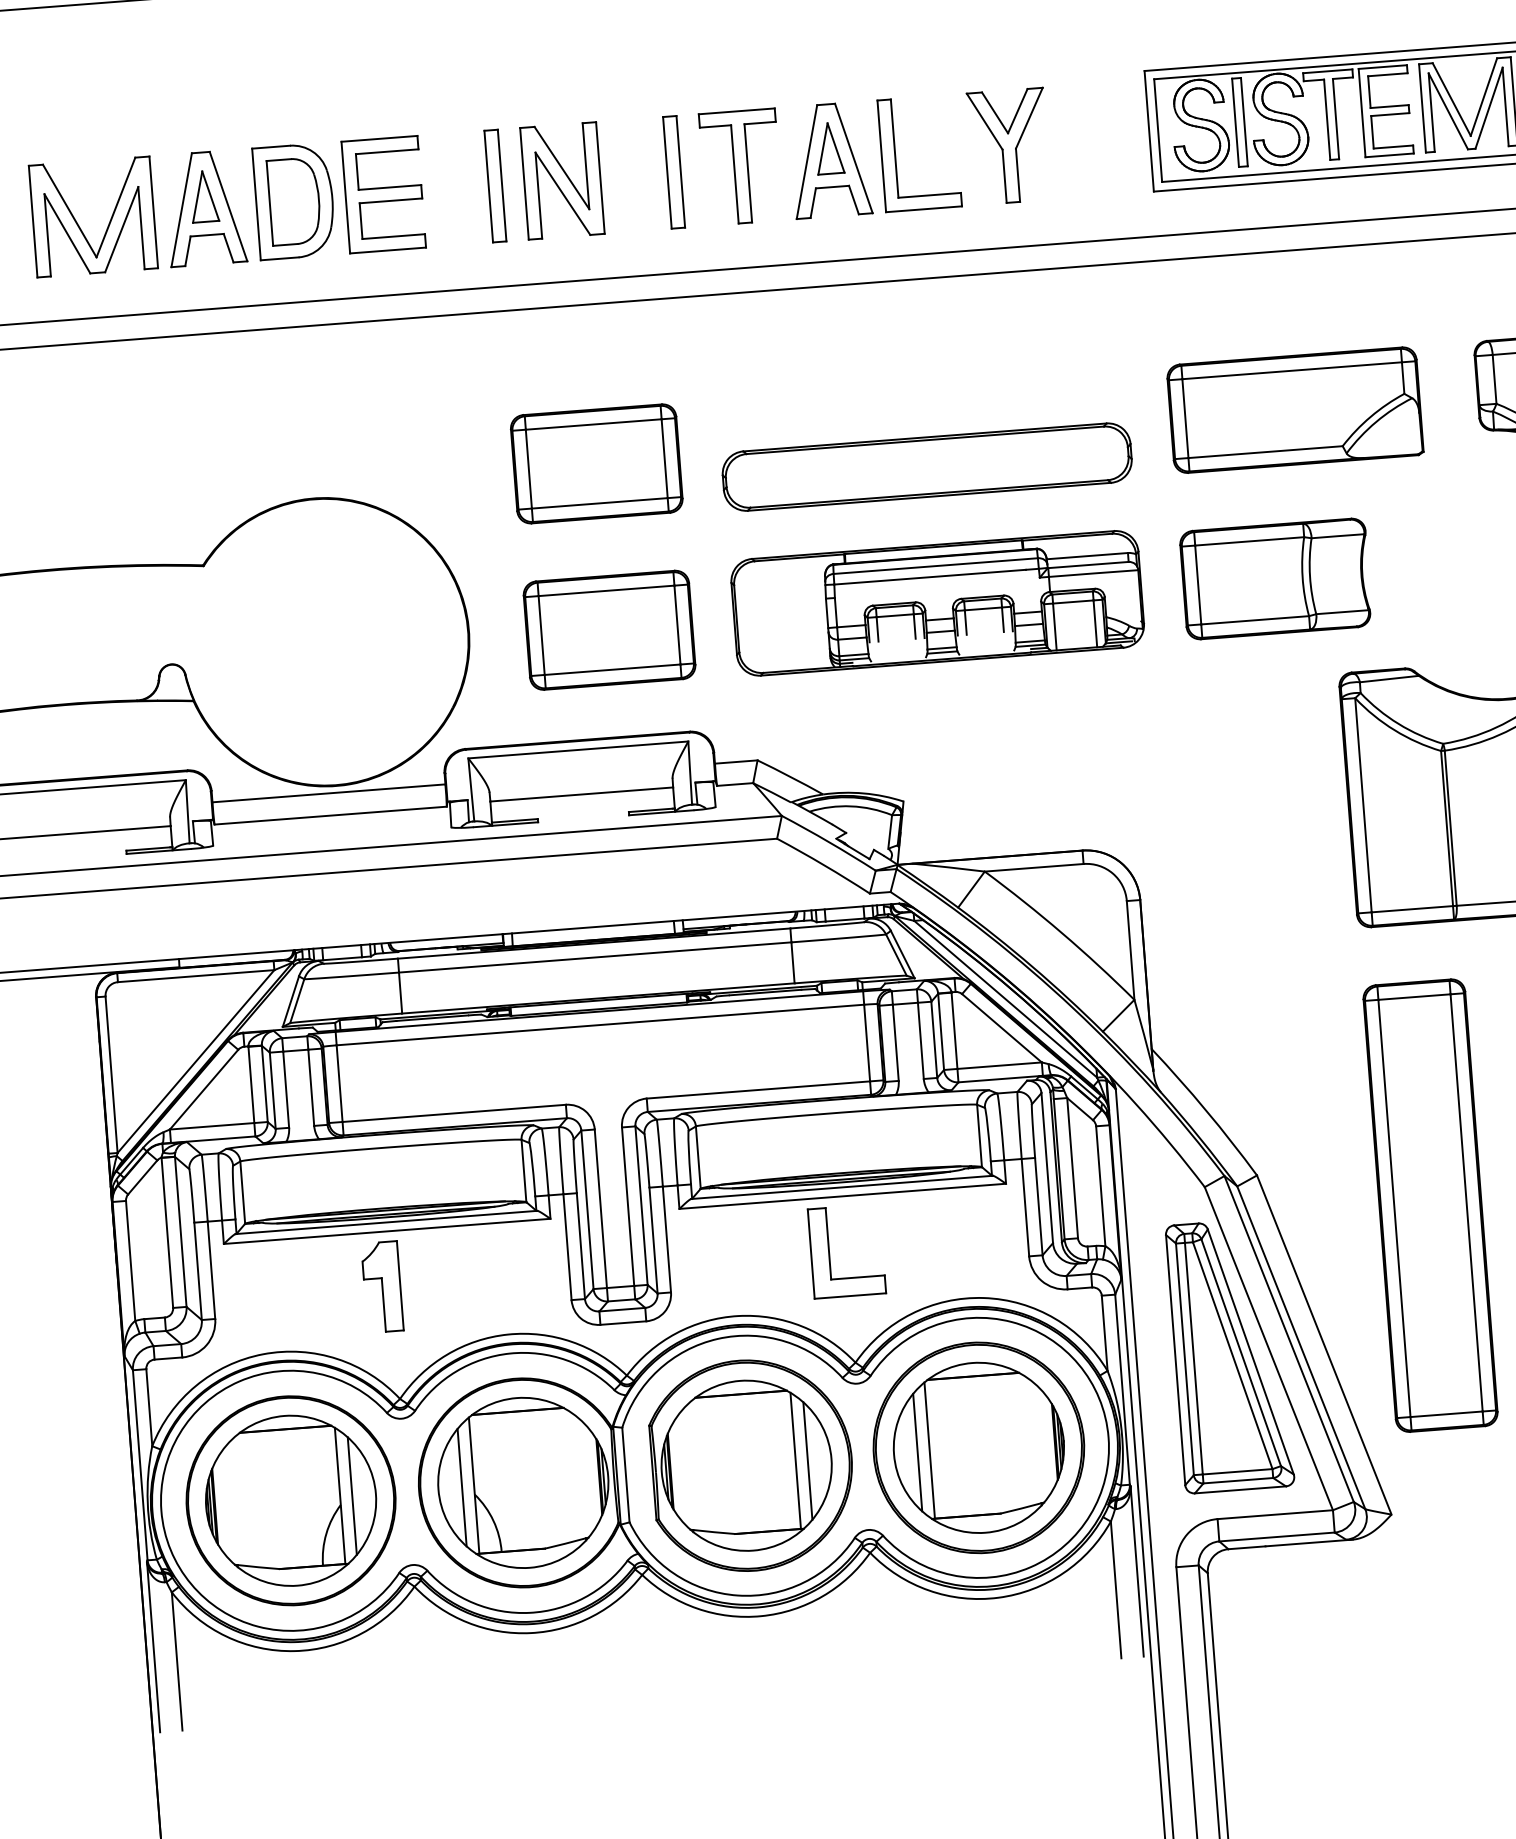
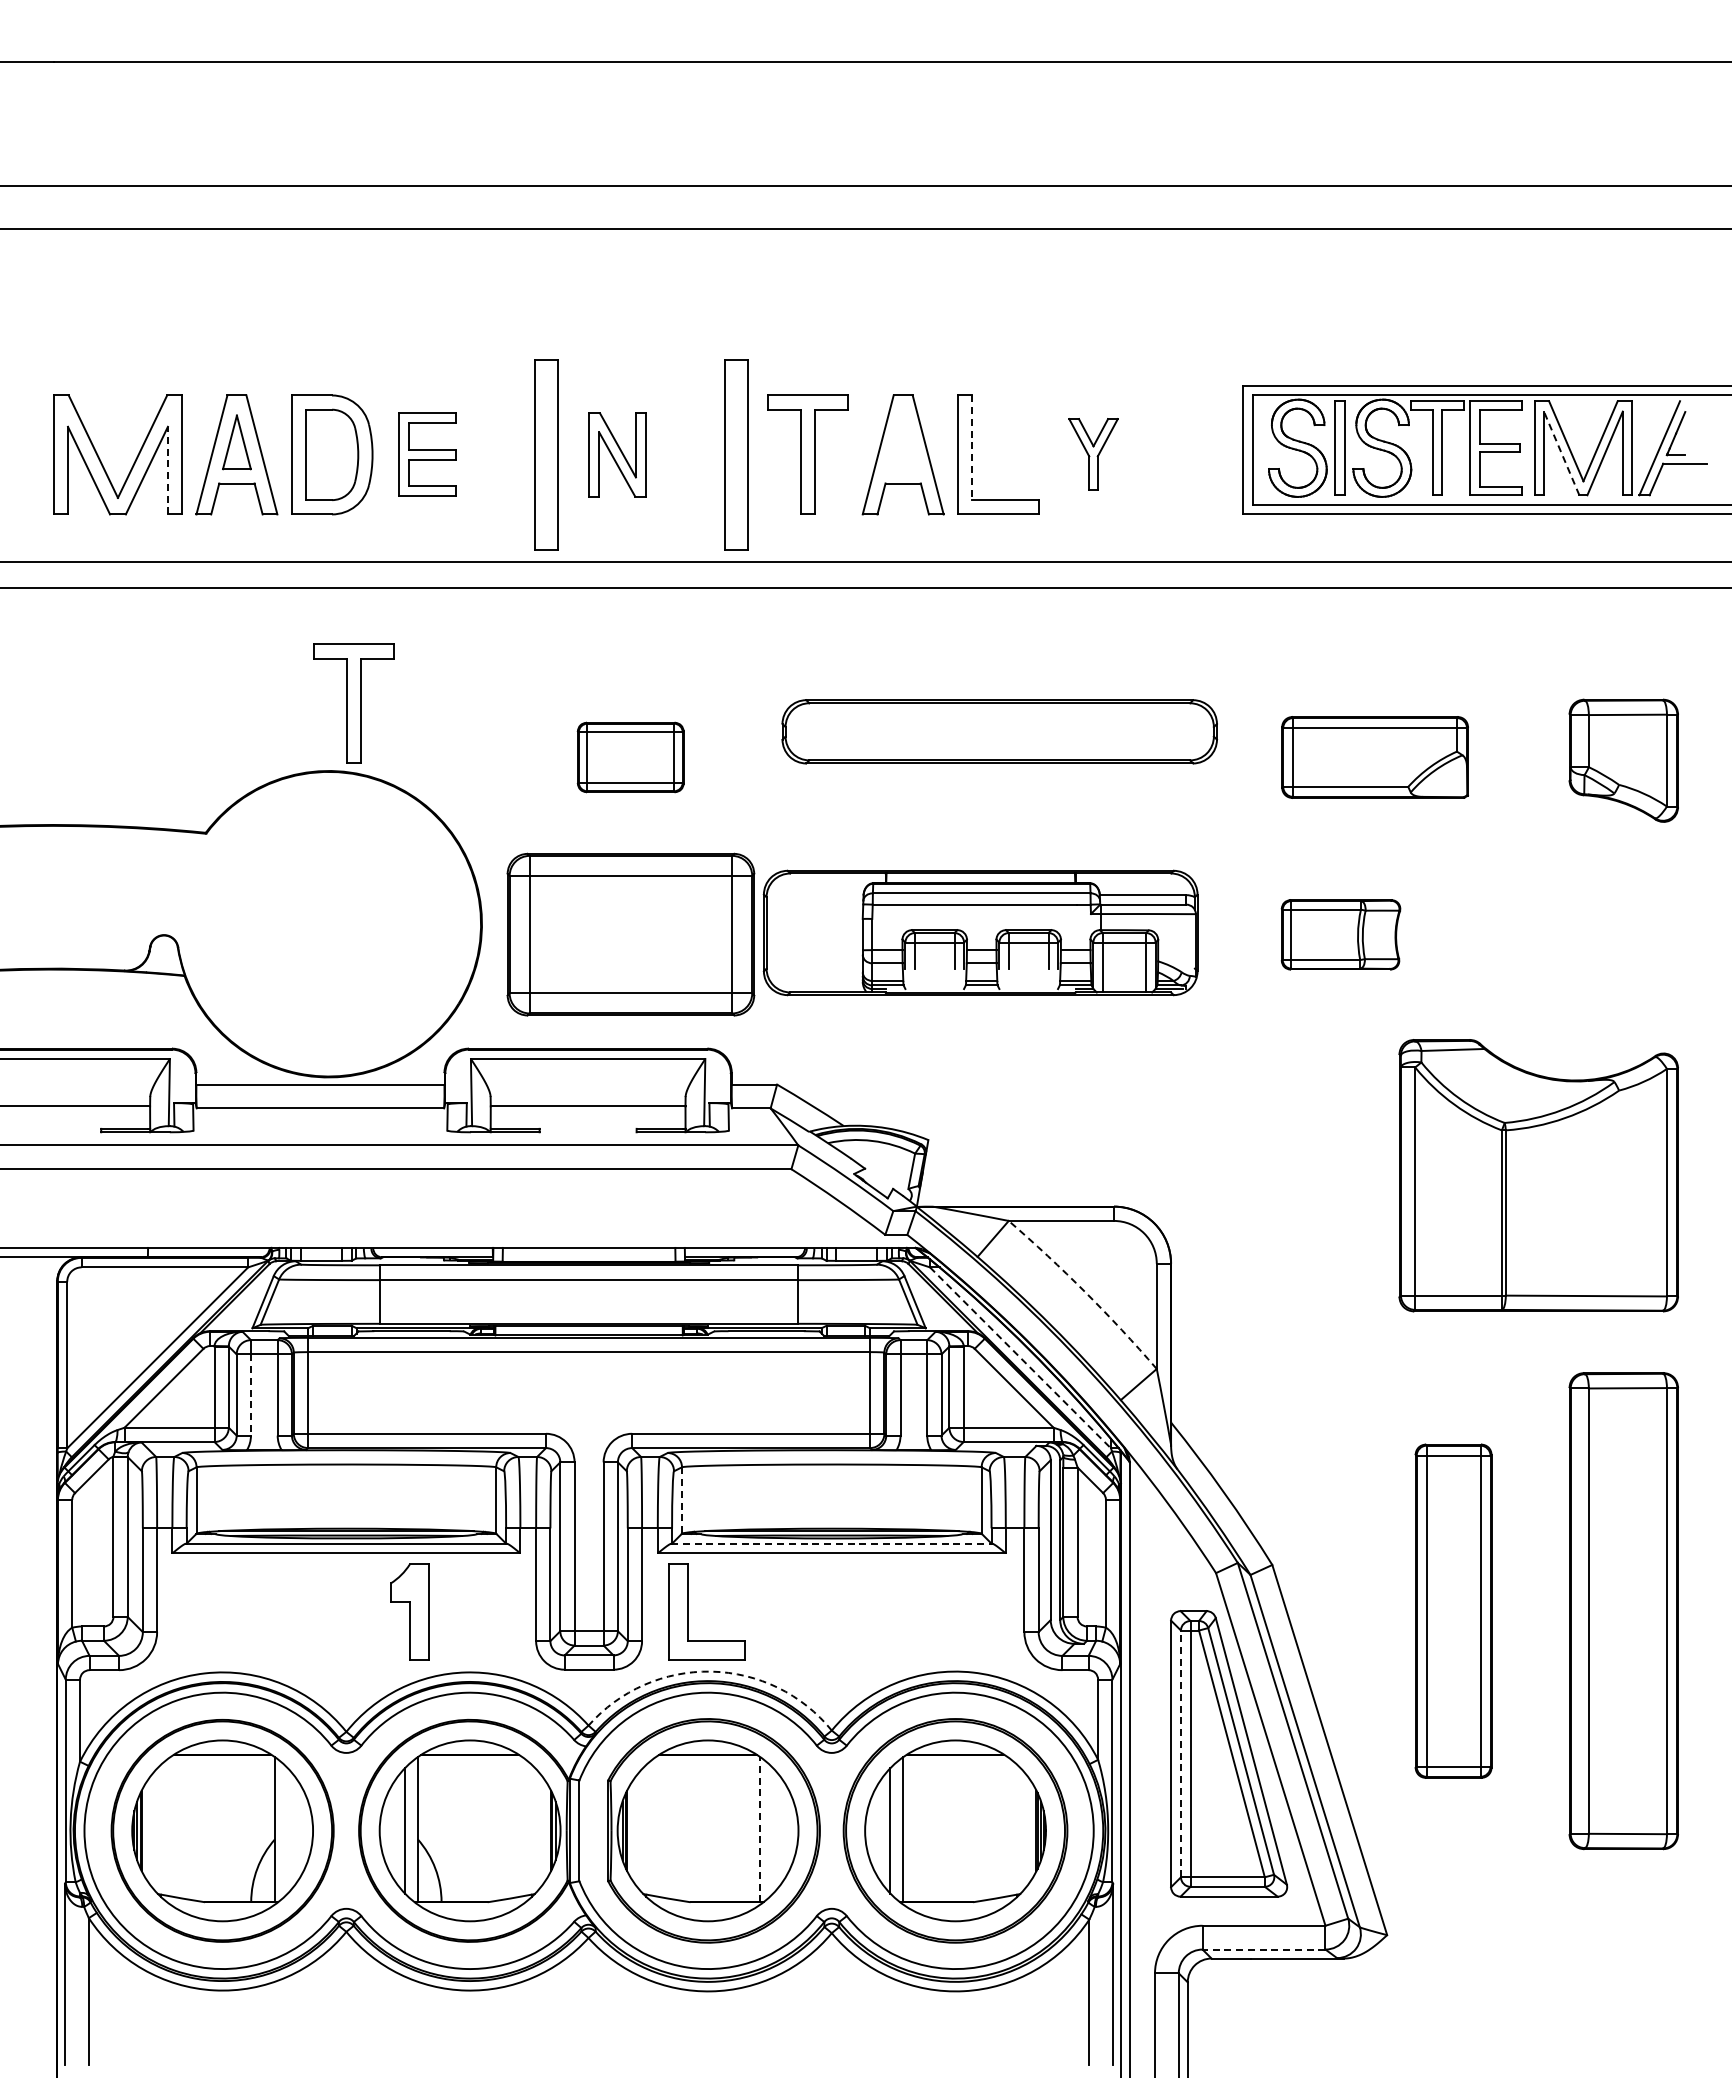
line: (1448, 111) -> (1561, 453), solid -> dashed
part: (1008, 146) -> (1093, 454), size x0.6
part: (829, 148) -> (903, 442), removed
line: (894, 149) -> (972, 448), solid -> dashed
part: (673, 171) -> (736, 454), size x1.6
part: (562, 180) -> (617, 454), size x0.7
part: (494, 185) -> (545, 454), size x1.6
part: (383, 194) -> (427, 454), size x0.7
line: (141, 228) -> (167, 470), solid -> dashed
part: (1294, 410) -> (1374, 757), size x0.7
part: (332, 433) -> (353, 703), added
part: (596, 463) -> (630, 757), size x0.6
part: (926, 466) -> (999, 731), moved
part: (1275, 578) -> (1340, 934), size x0.6
part: (609, 630) -> (630, 934), size x1.4
arc: (1062, 933) -> (1085, 1292), solid -> dashed
line: (1005, 998) -> (1020, 1357), solid -> dashed
line: (285, 1090) -> (250, 1395), solid -> dashed
line: (698, 1158) -> (682, 1501), solid -> dashed
line: (841, 1187) -> (831, 1543), solid -> dashed
part: (1430, 1206) -> (1453, 1611), size x0.7
part: (829, 1252) -> (688, 1611), moved
part: (382, 1286) -> (409, 1611), moved
arc: (738, 1315) -> (711, 1671), solid -> dashed
line: (1184, 1359) -> (1180, 1753), solid -> dashed
line: (795, 1460) -> (760, 1829), solid -> dashed
line: (808, 1460) -> (773, 1830), removed
line: (351, 1495) -> (287, 1830), removed
line: (1276, 1536) -> (1263, 1949), solid -> dashed

